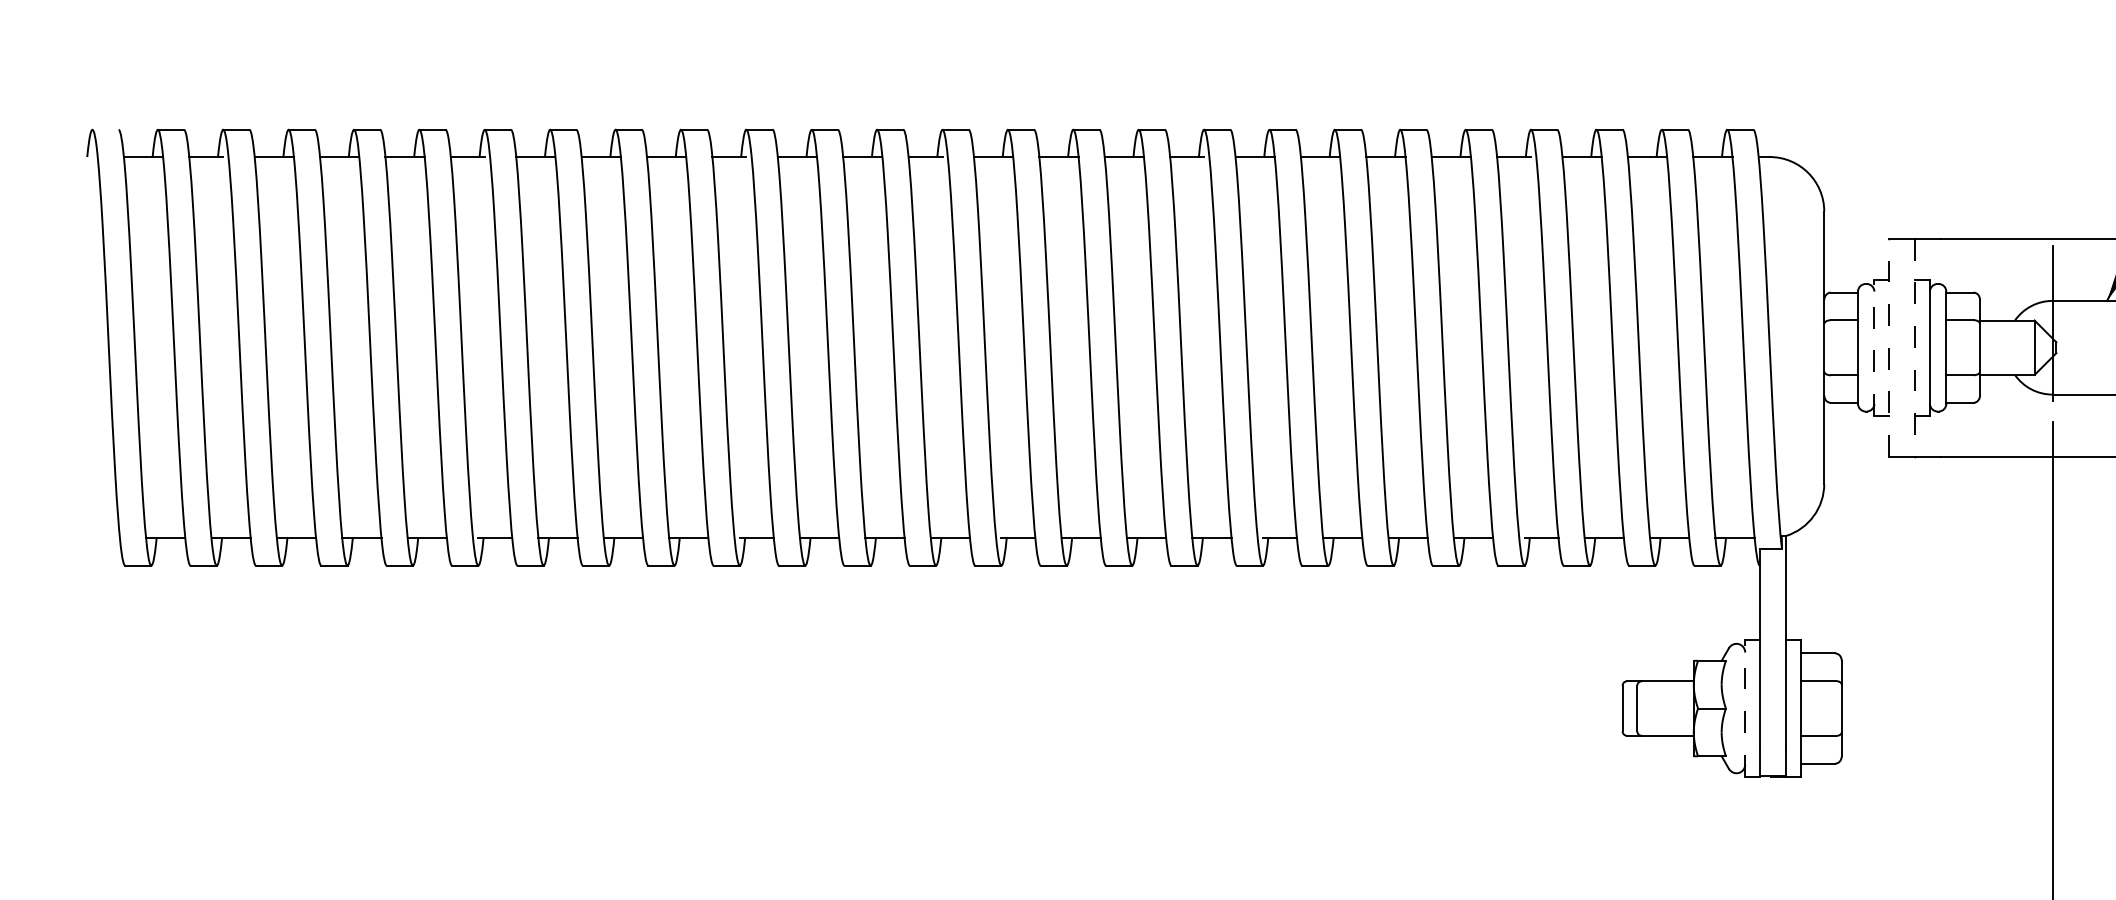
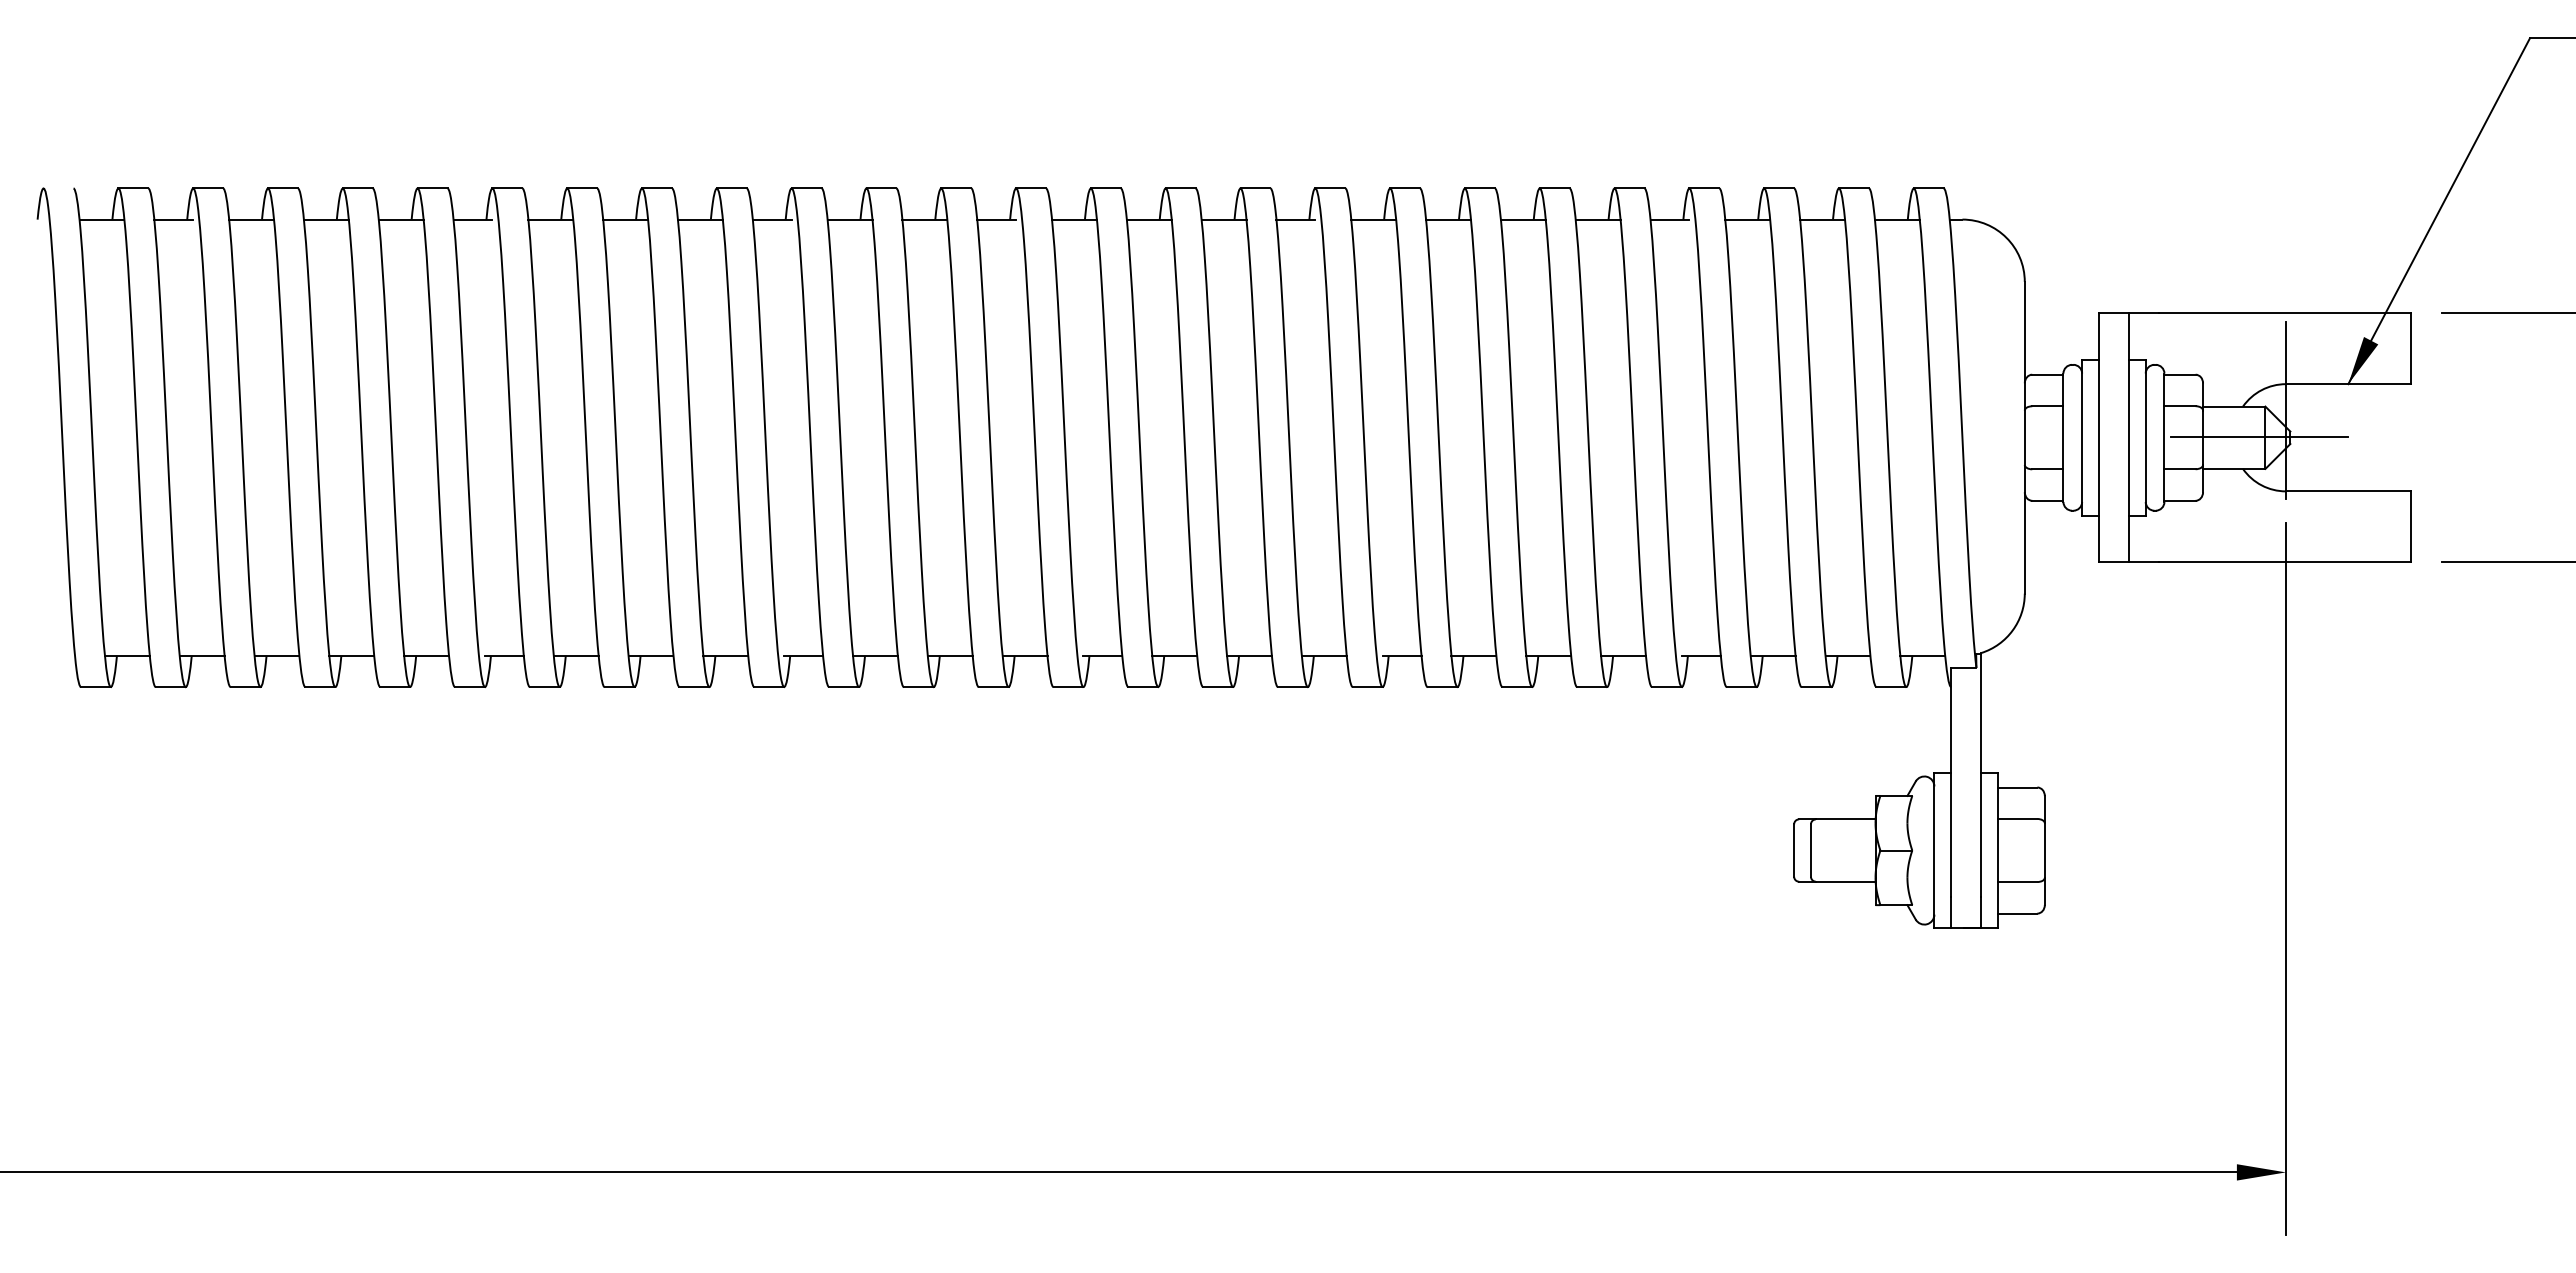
line: (2029, 346) -> (2259, 436), added
line: (1874, 347) -> (2082, 437), dashed -> solid
line: (1888, 347) -> (2098, 437), dashed -> solid
line: (1914, 347) -> (2128, 437), dashed -> solid
line: (1745, 708) -> (1934, 850), dashed -> solid

